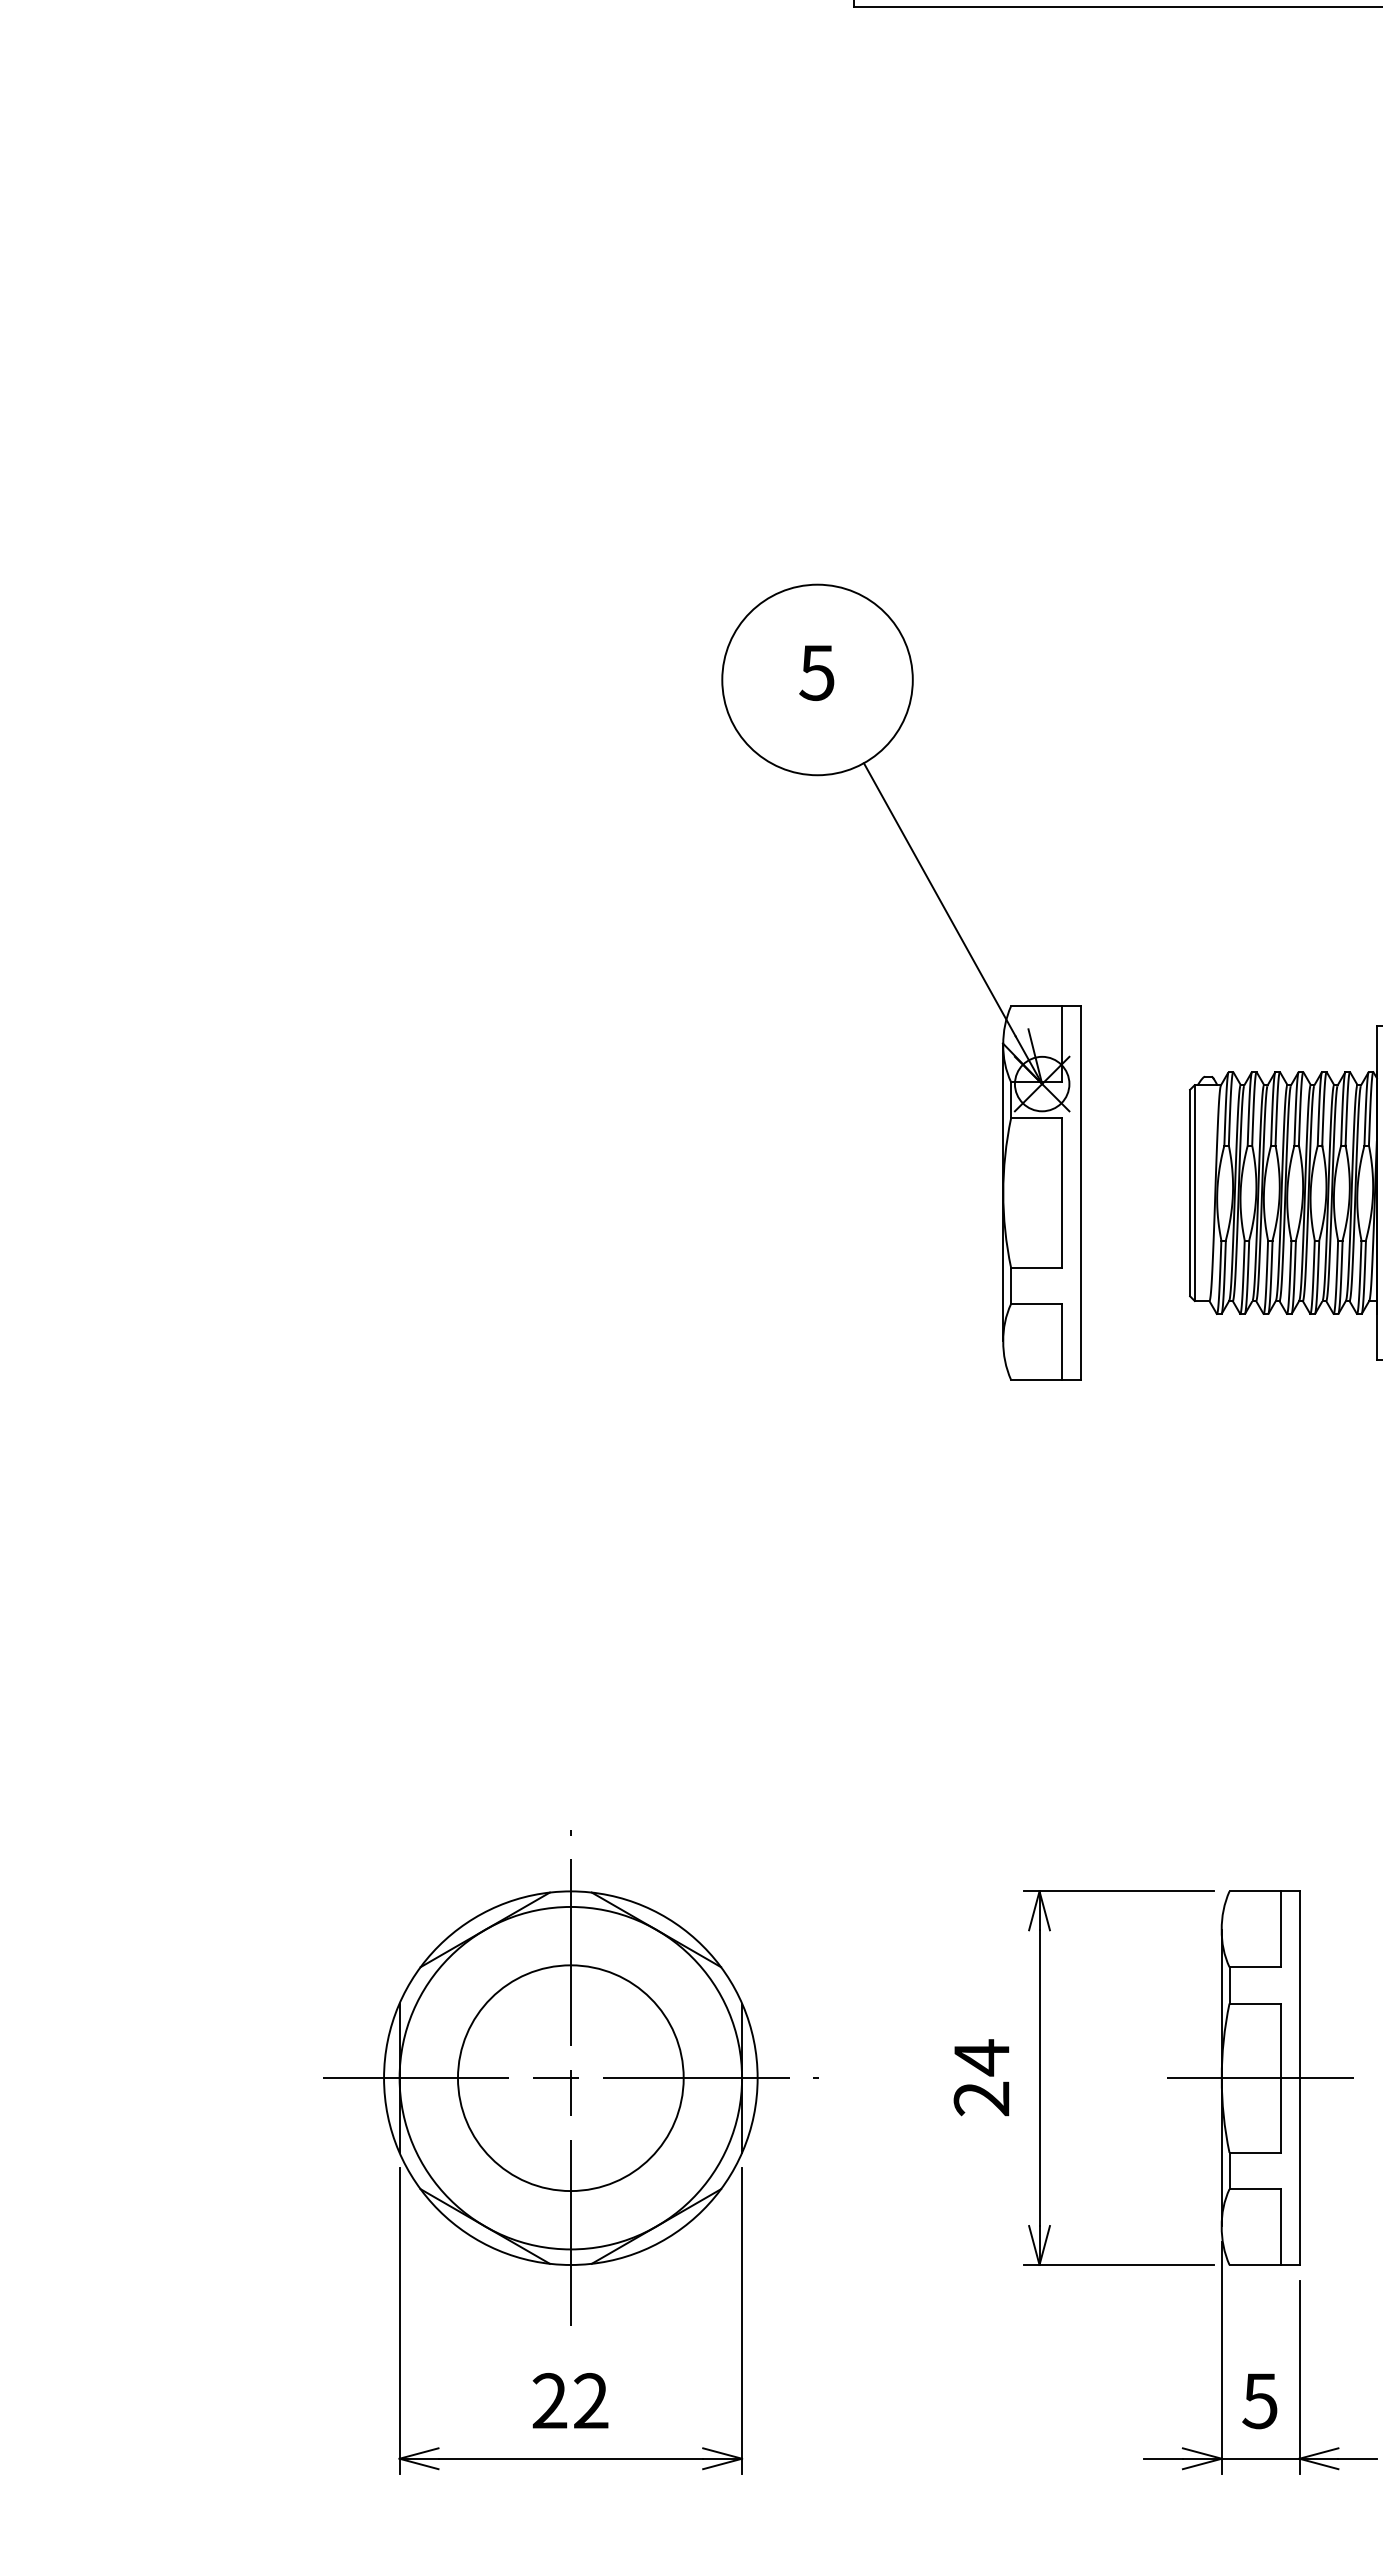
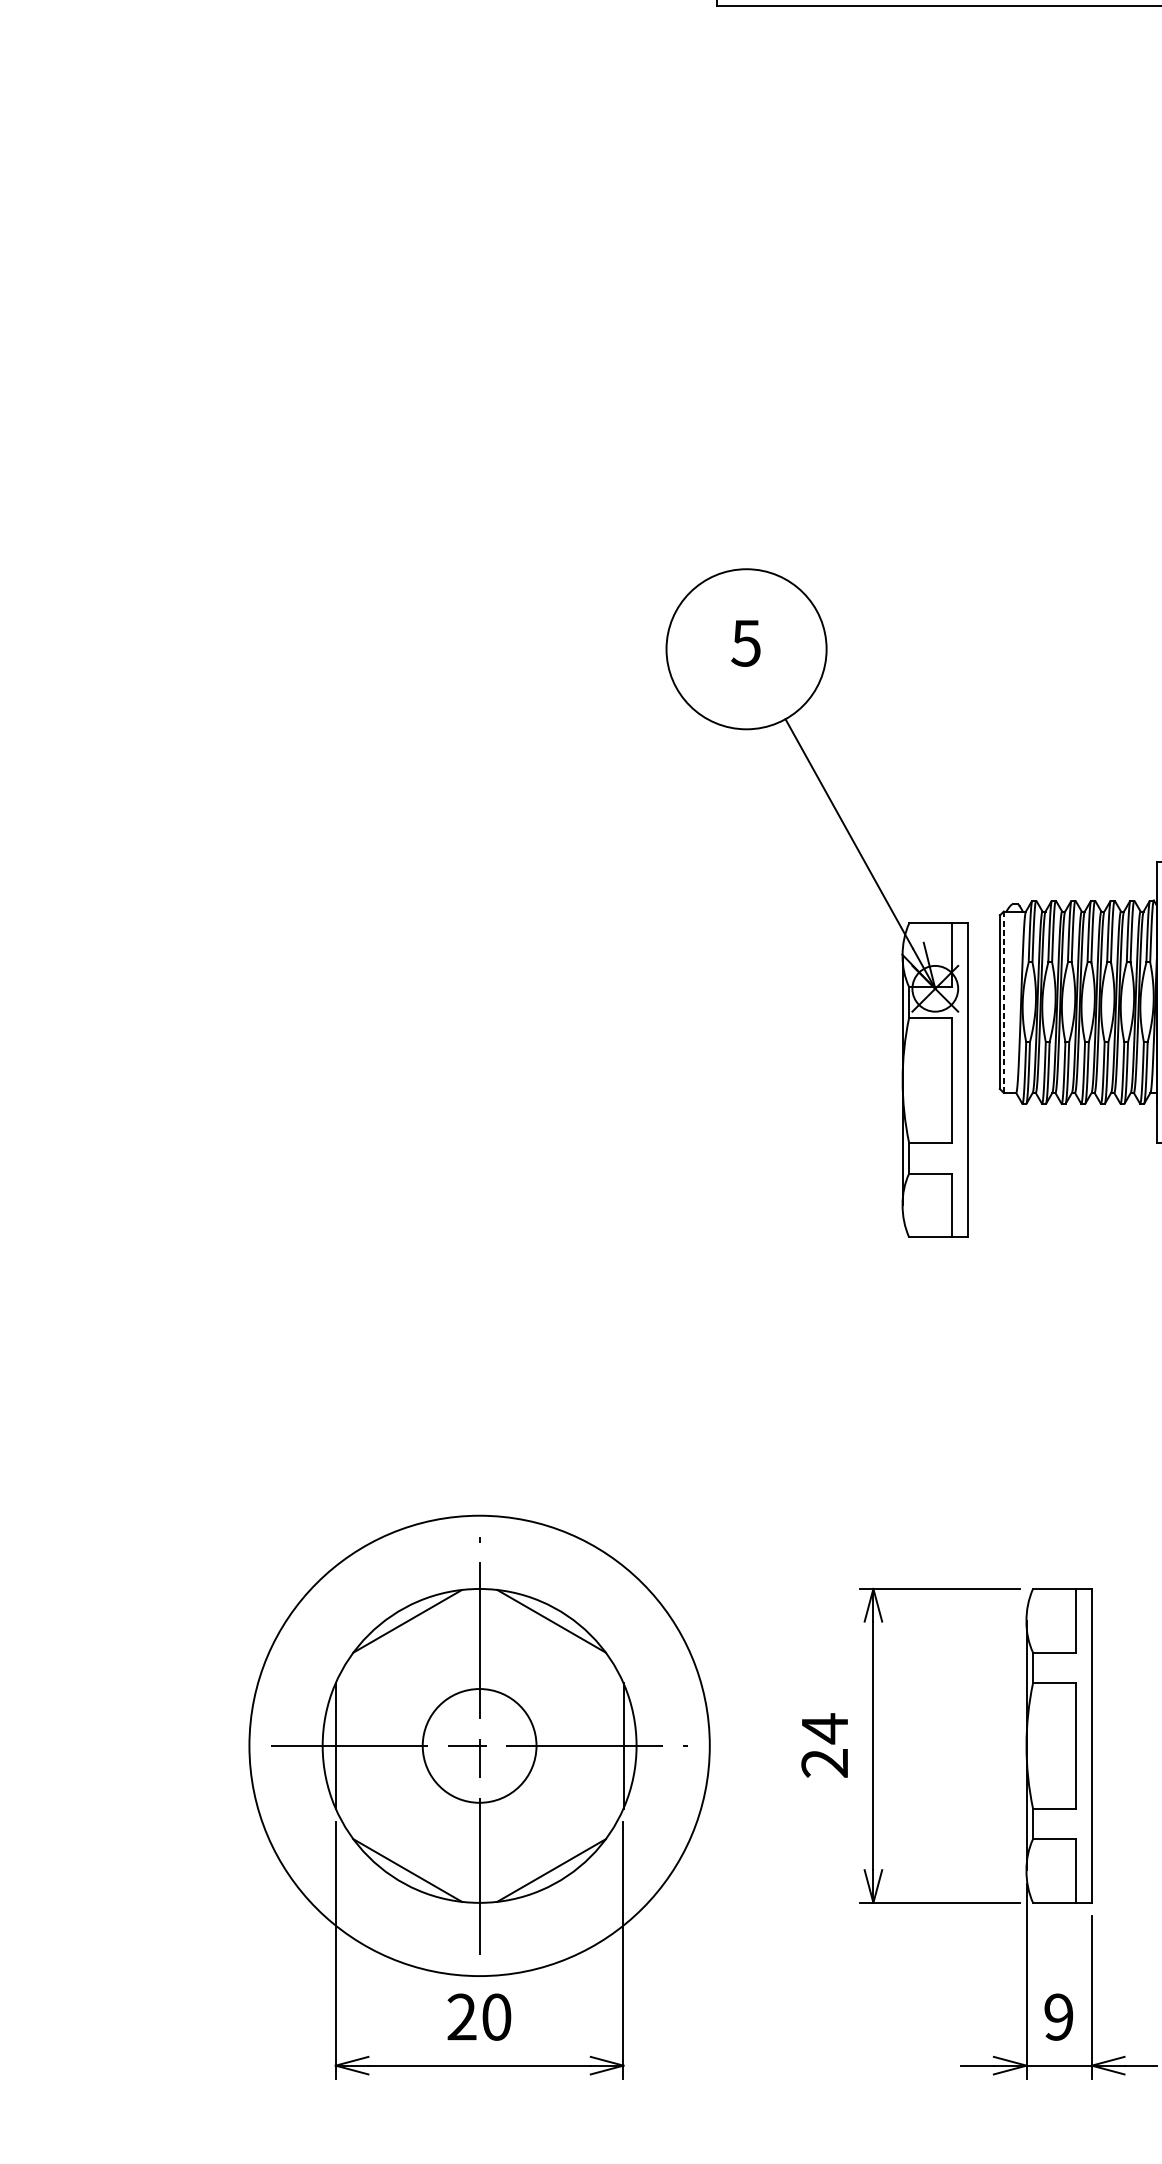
part: (965, 948) -> (870, 874), moved
line: (1194, 1193) -> (1003, 1002), solid -> dashed
circle: (570, 2077) -> (479, 1745), size x1.6
circle: (570, 2078) -> (479, 1746), size x0.6
line: (1260, 2078) -> (1059, 1746), removed
text: (591, 2401) -> (496, 2017), 22 -> 20
text: (1259, 2401) -> (1058, 2017), 5 -> 9

